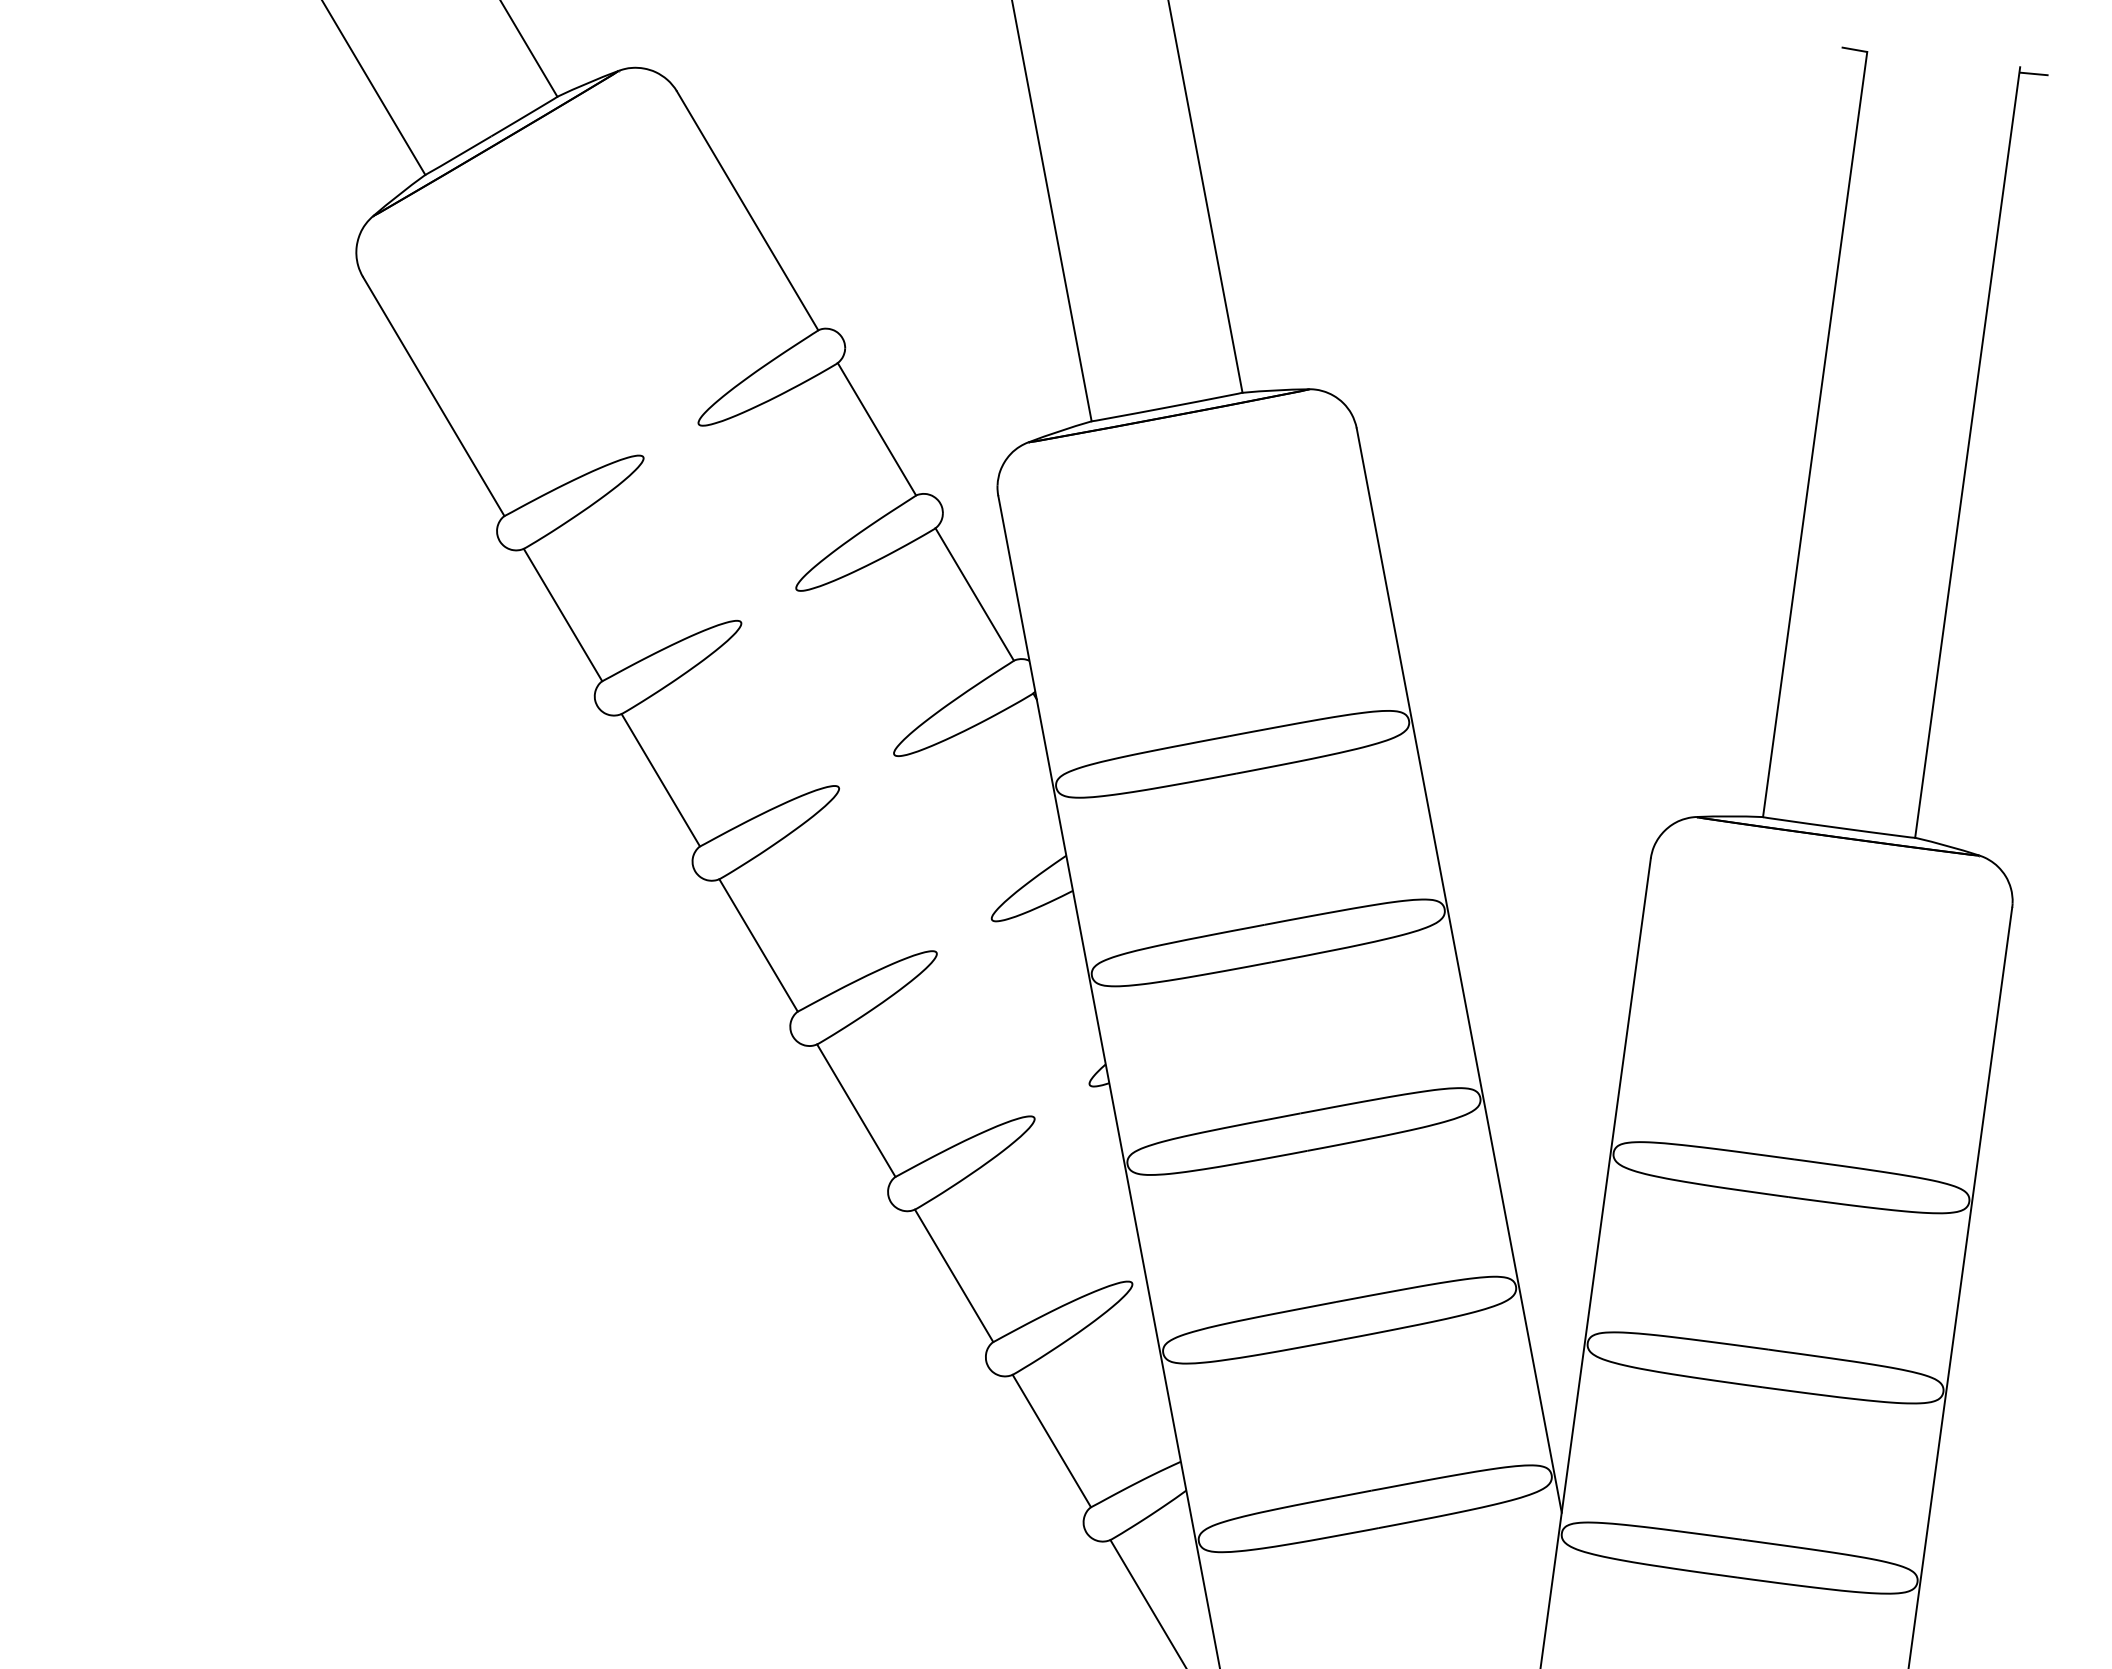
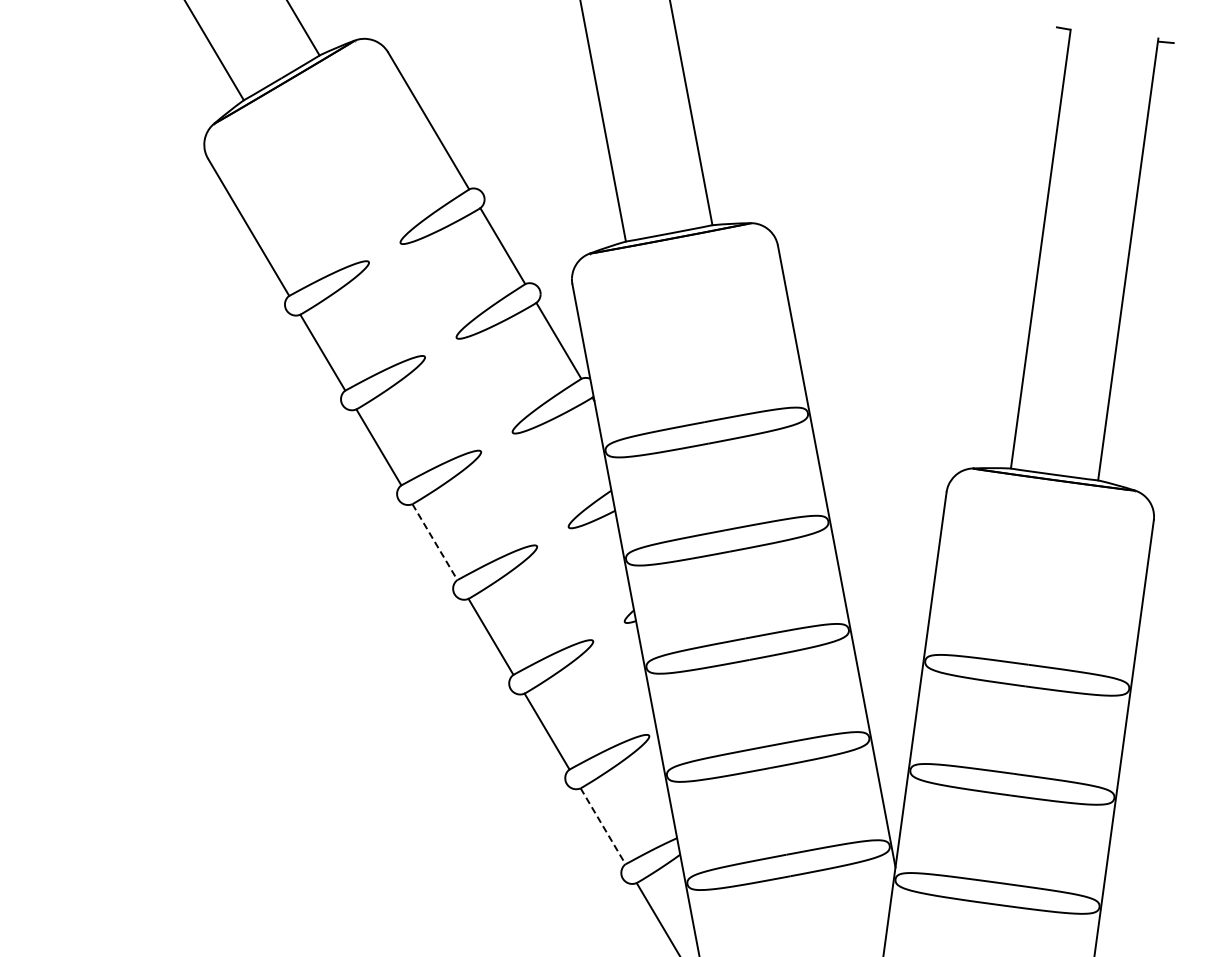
line: (759, 946) -> (435, 542), solid -> dashed
line: (1052, 1441) -> (603, 826), solid -> dashed

